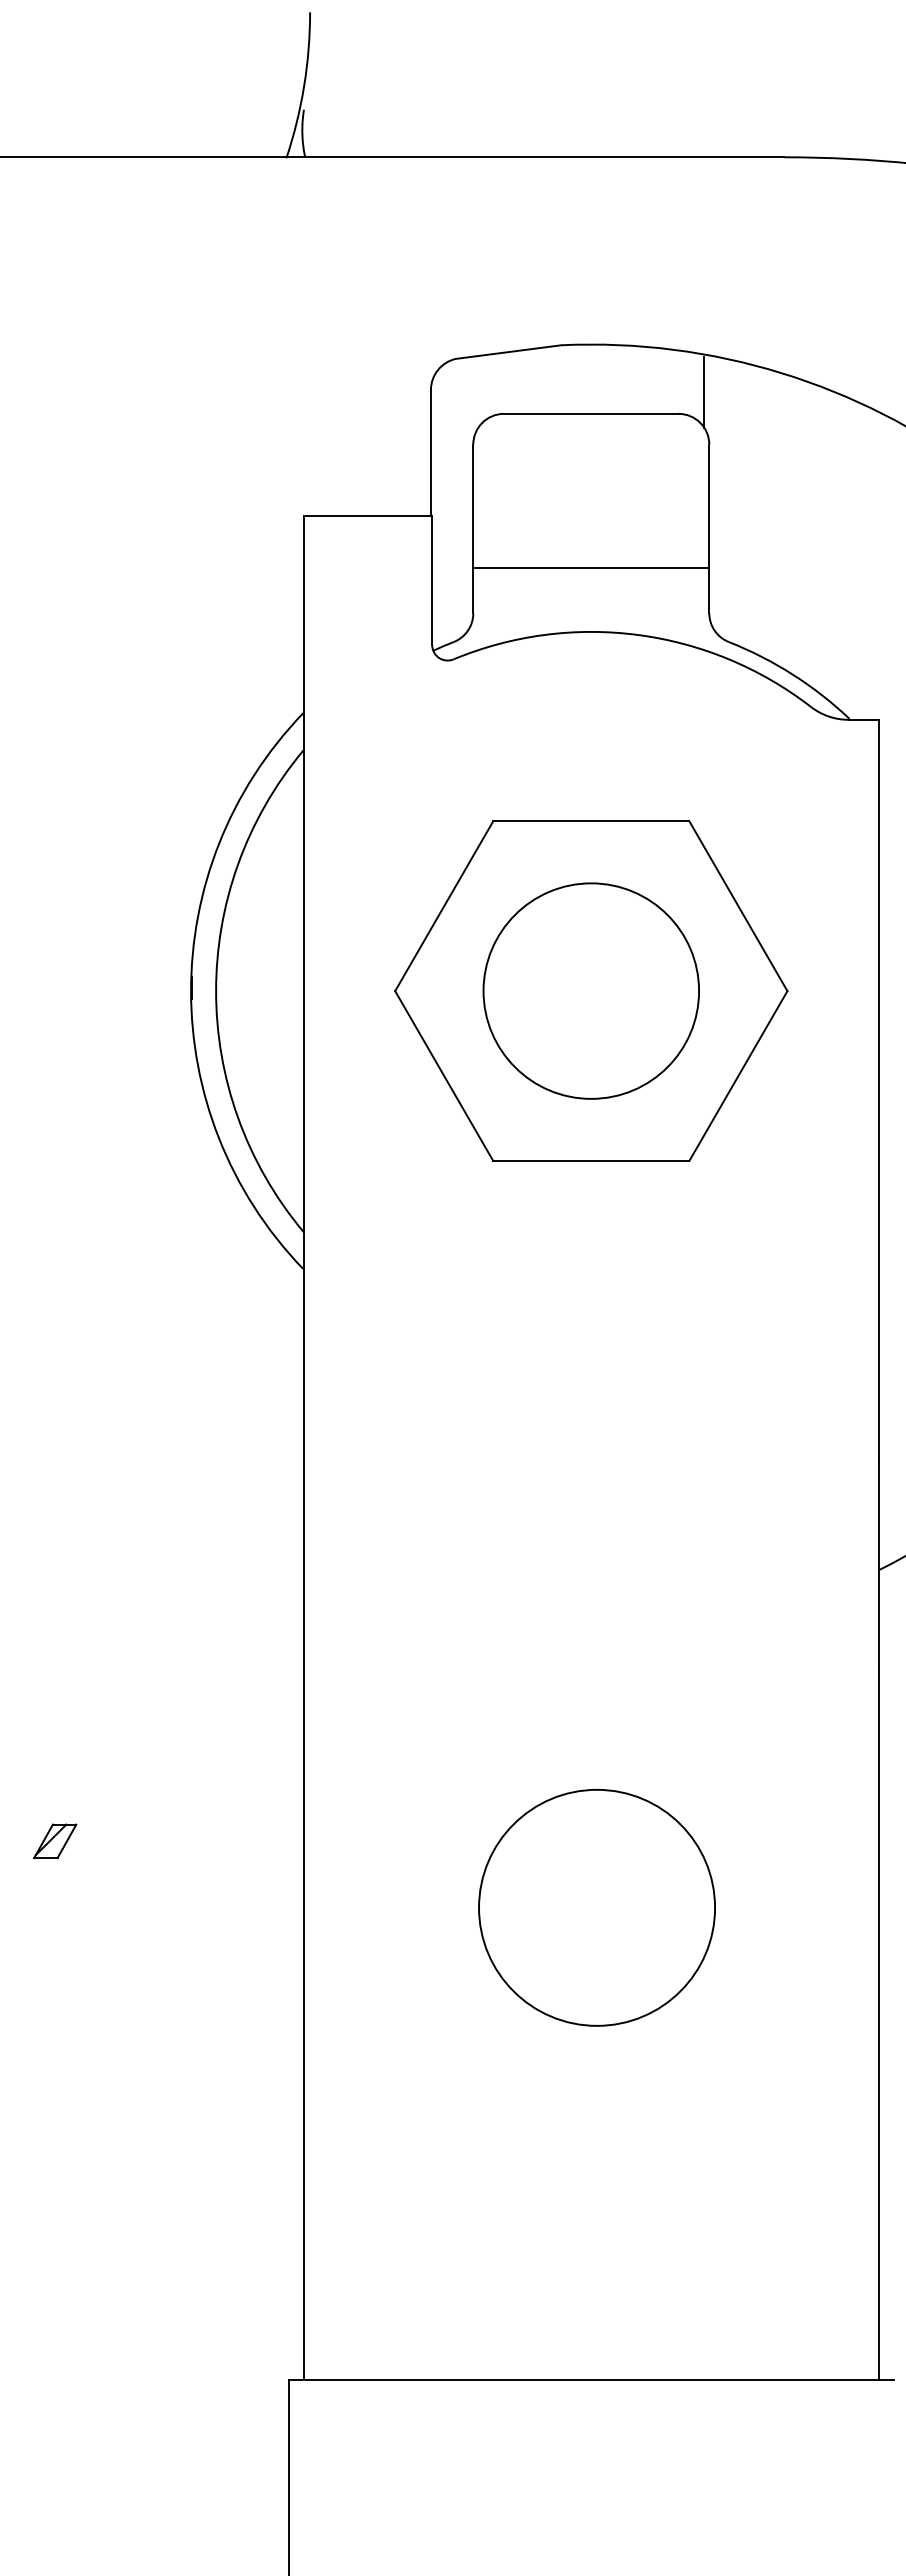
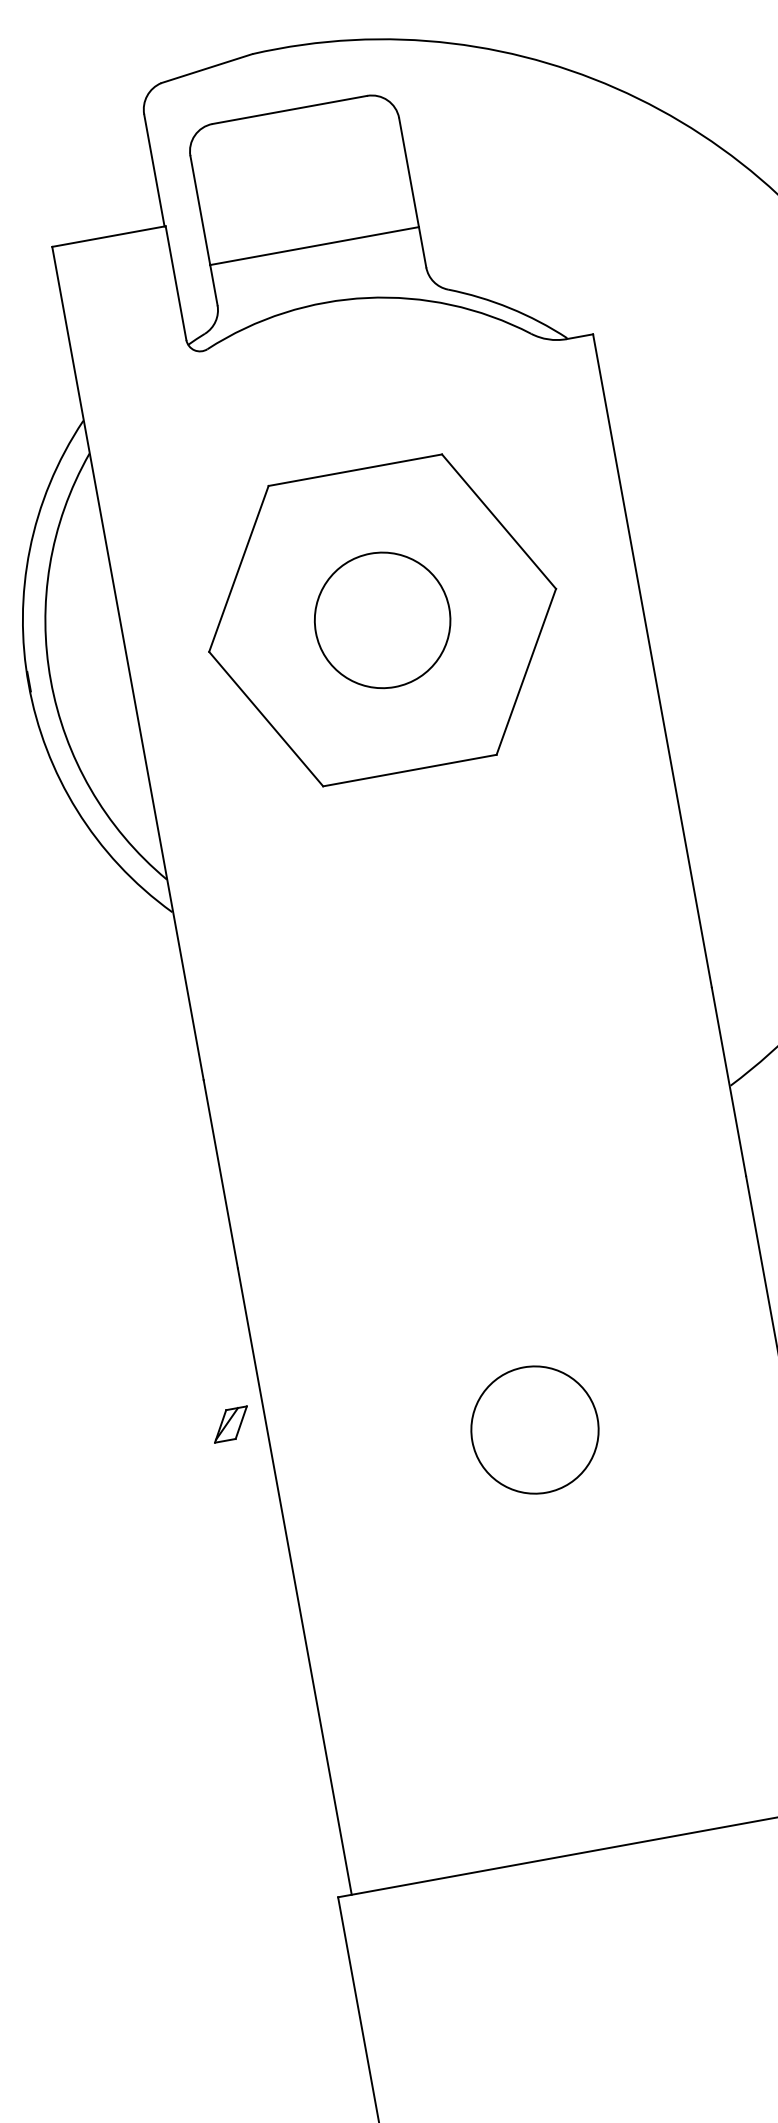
line: (704, 392) -> (386, 72), removed
circle: (591, 990) -> (382, 619), size x0.7
part: (55, 1841) -> (231, 1424), moved
circle: (597, 1907) -> (535, 1429), size x0.6

